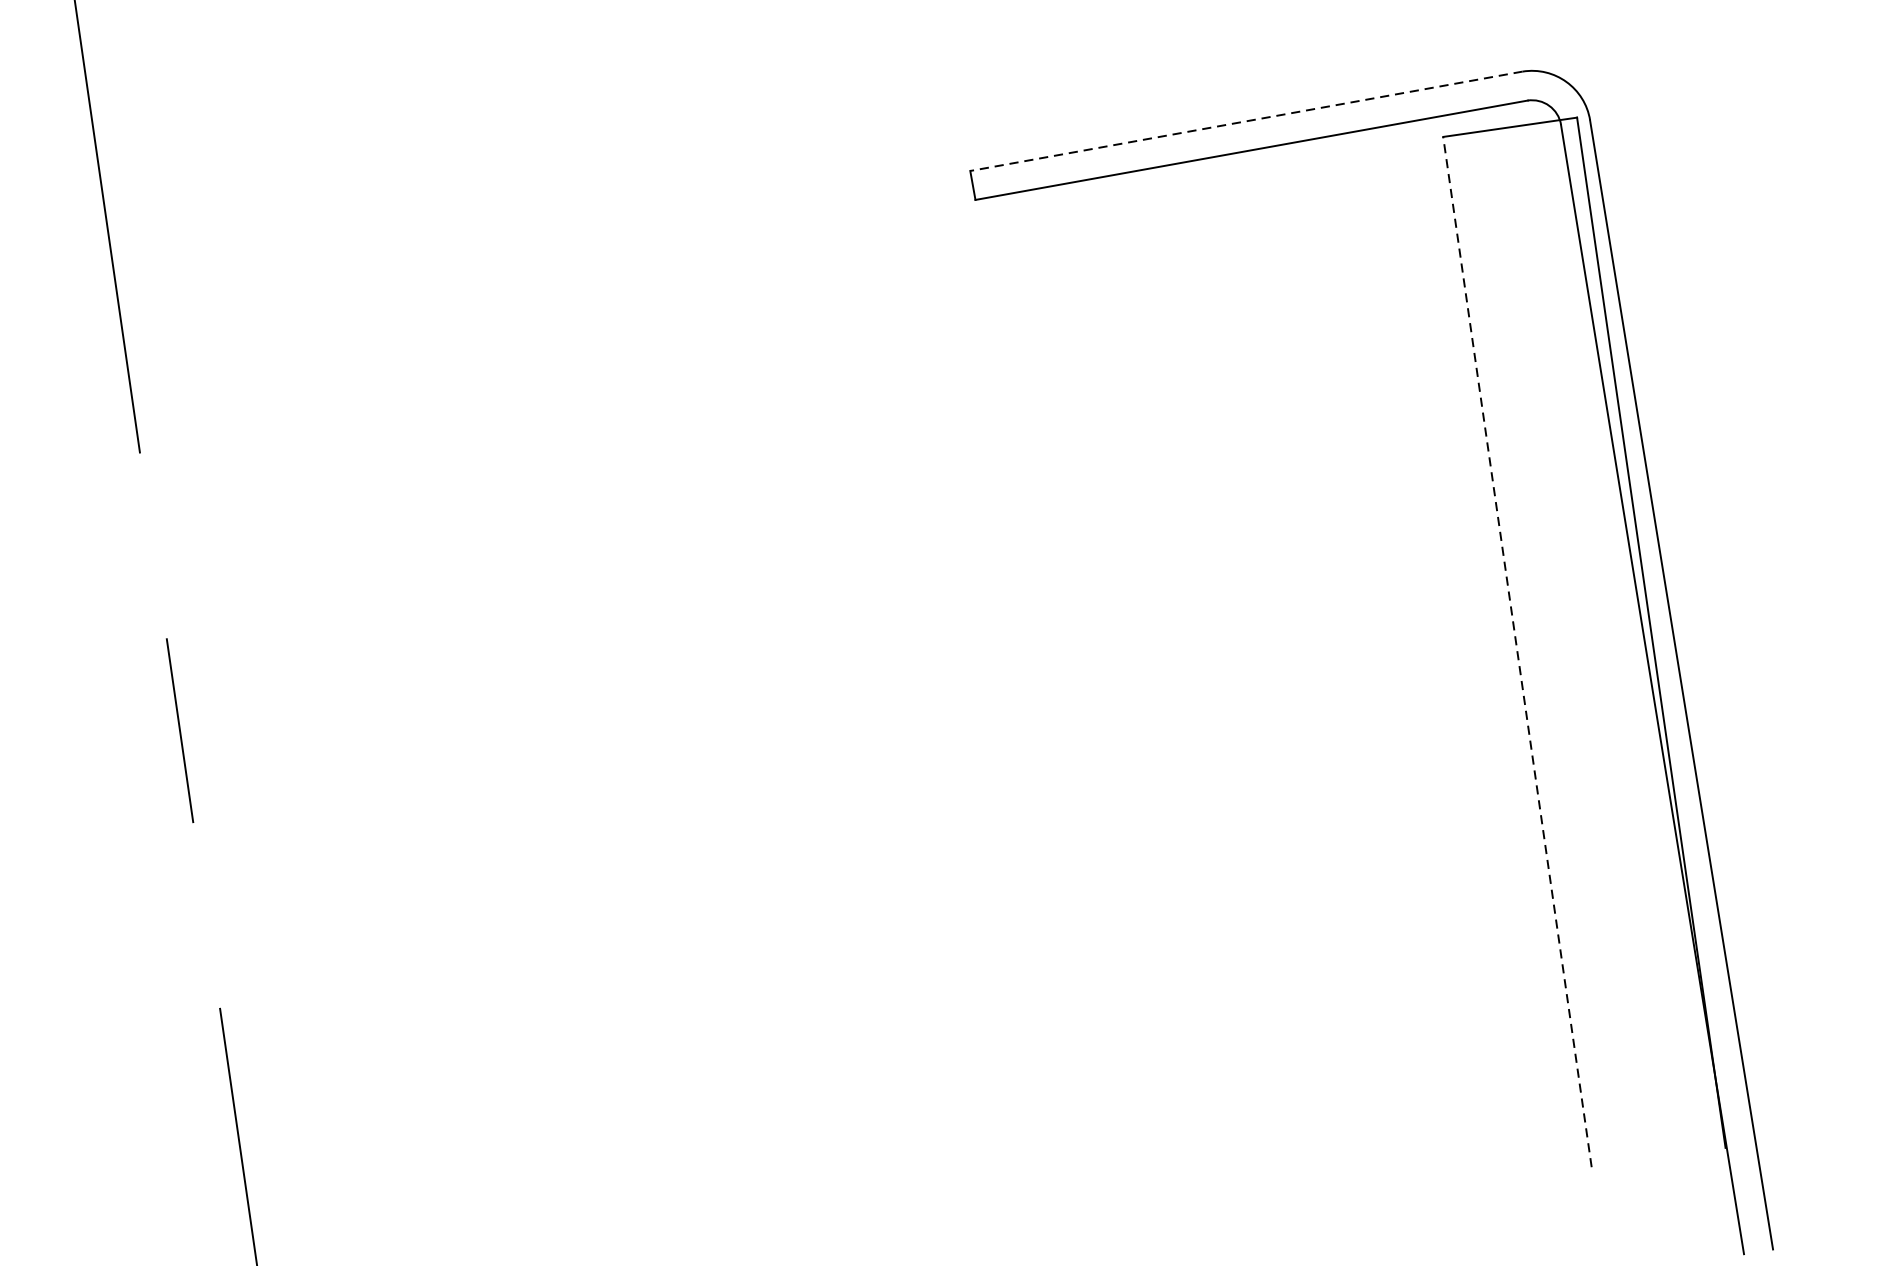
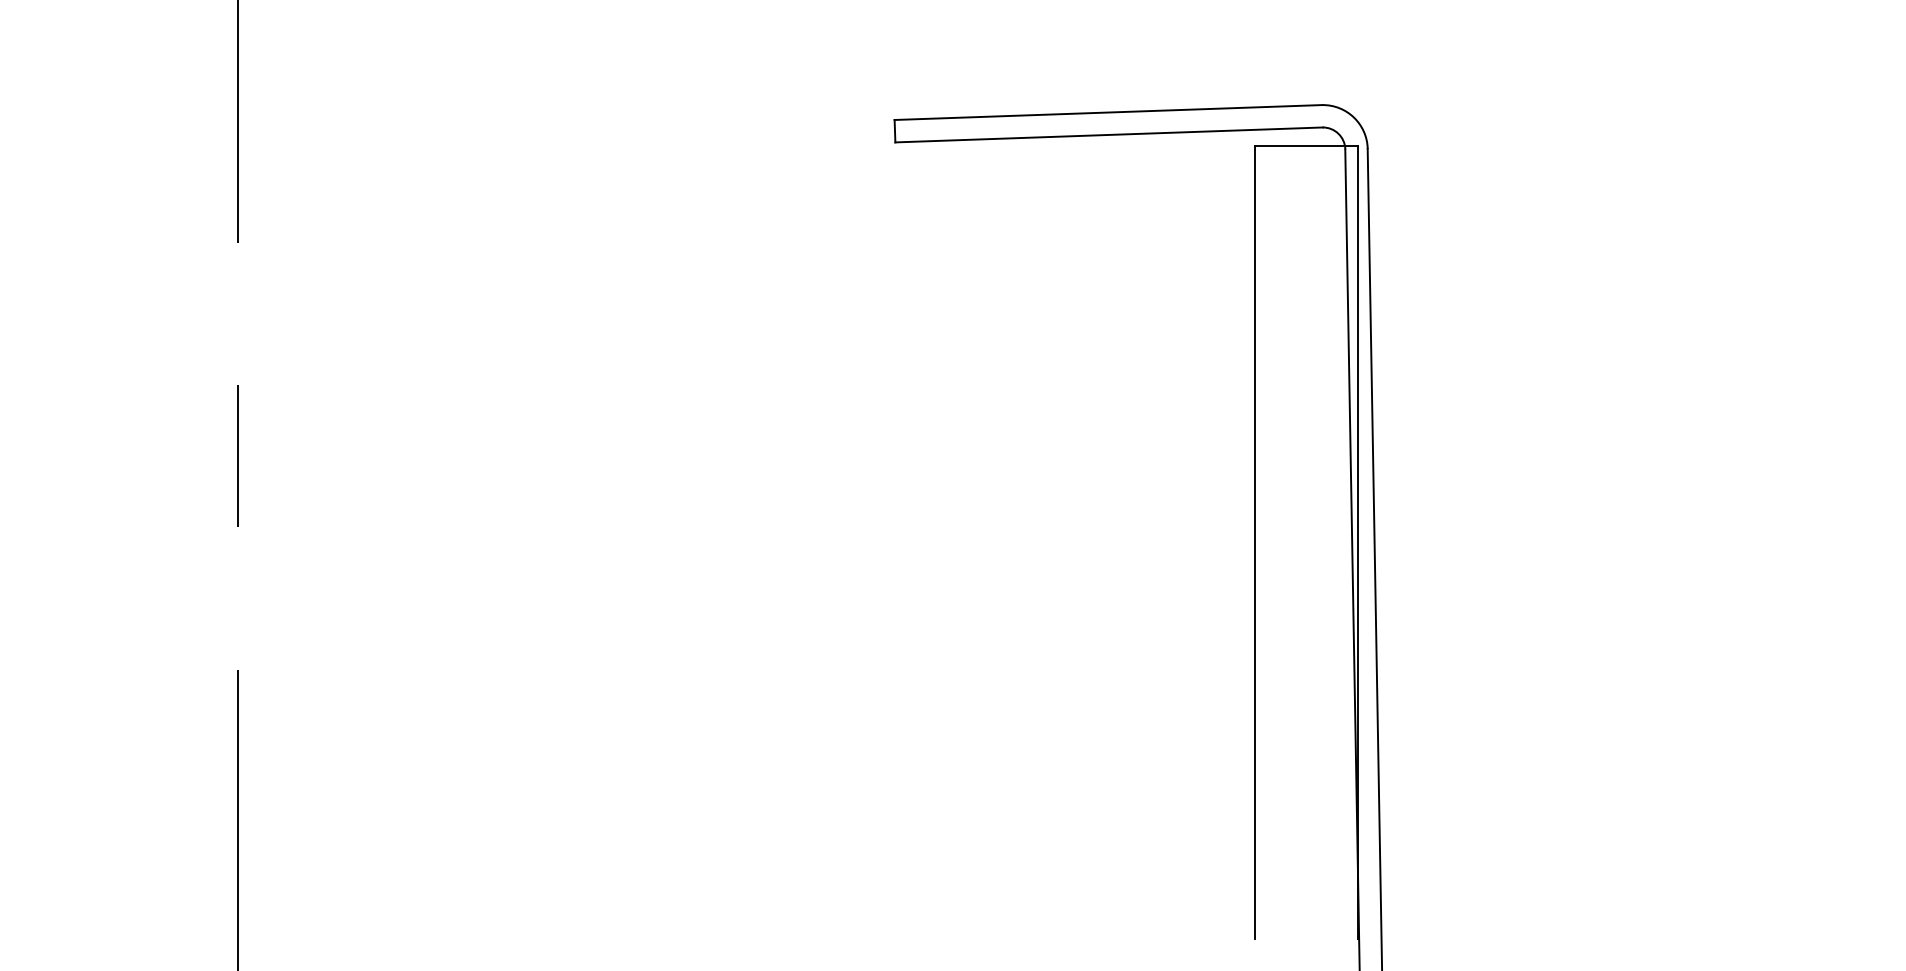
line: (1246, 121) -> (1108, 112), dashed -> solid
line: (1517, 652) -> (1255, 542), dashed -> solid

